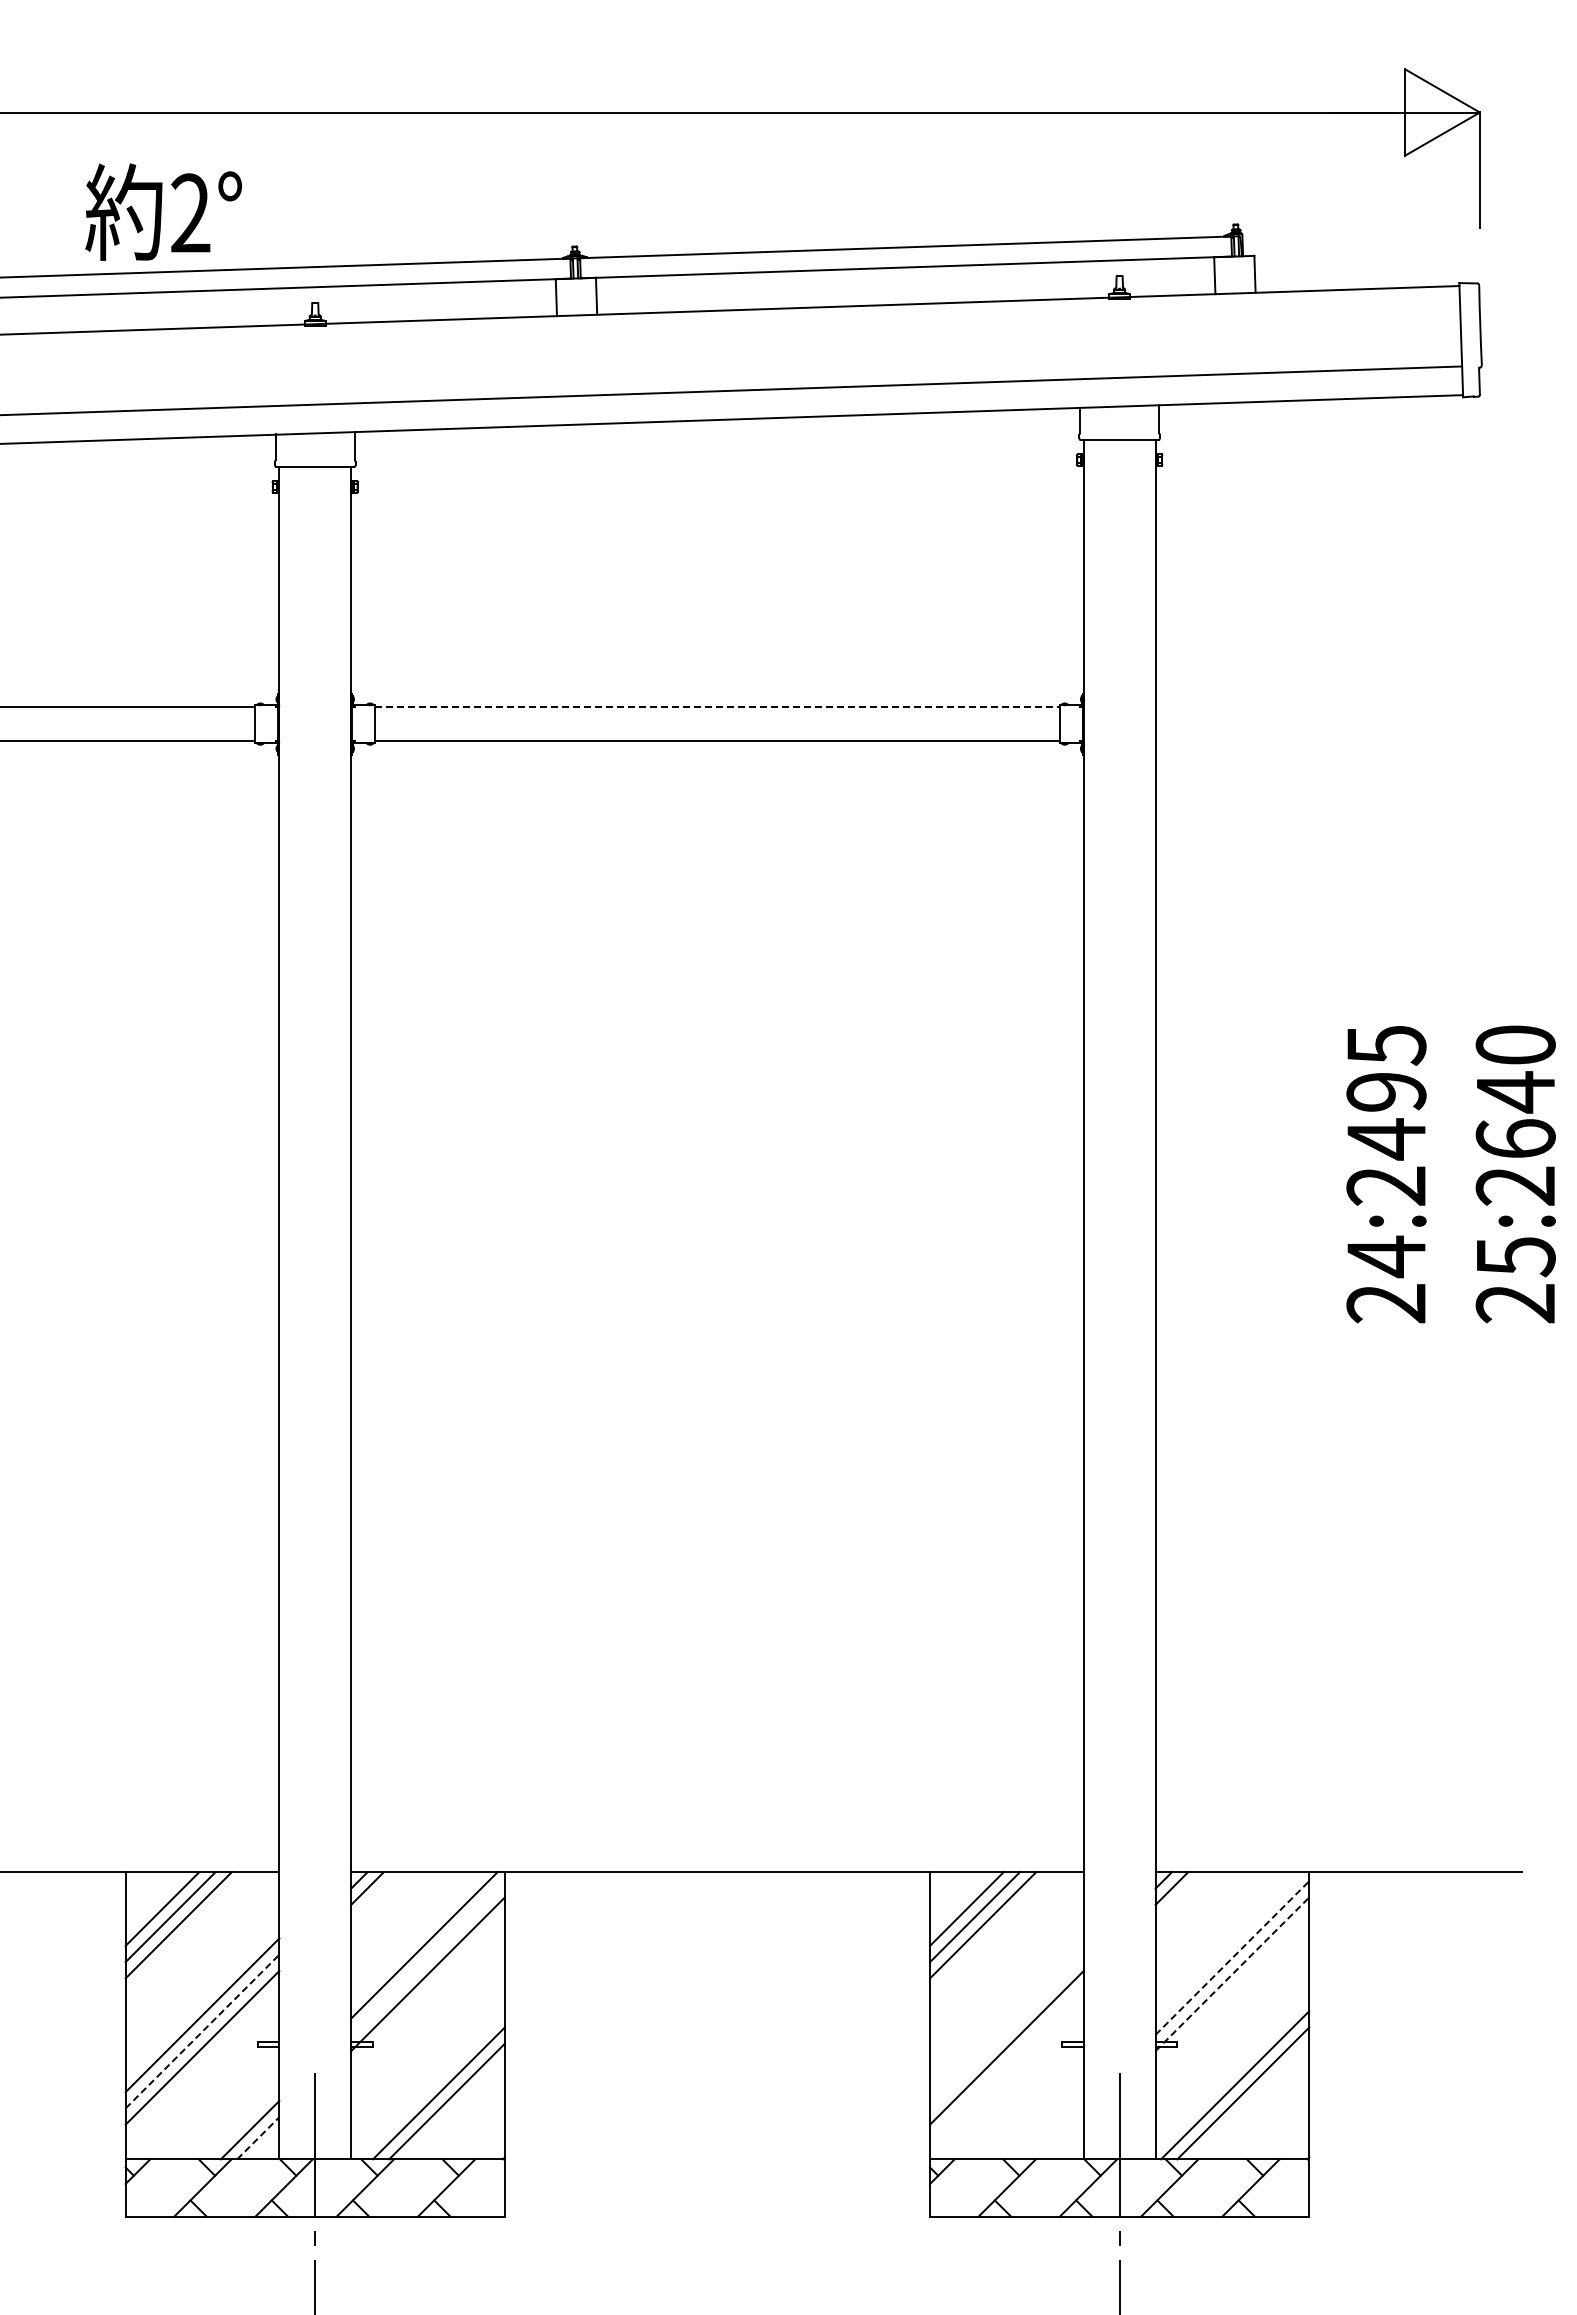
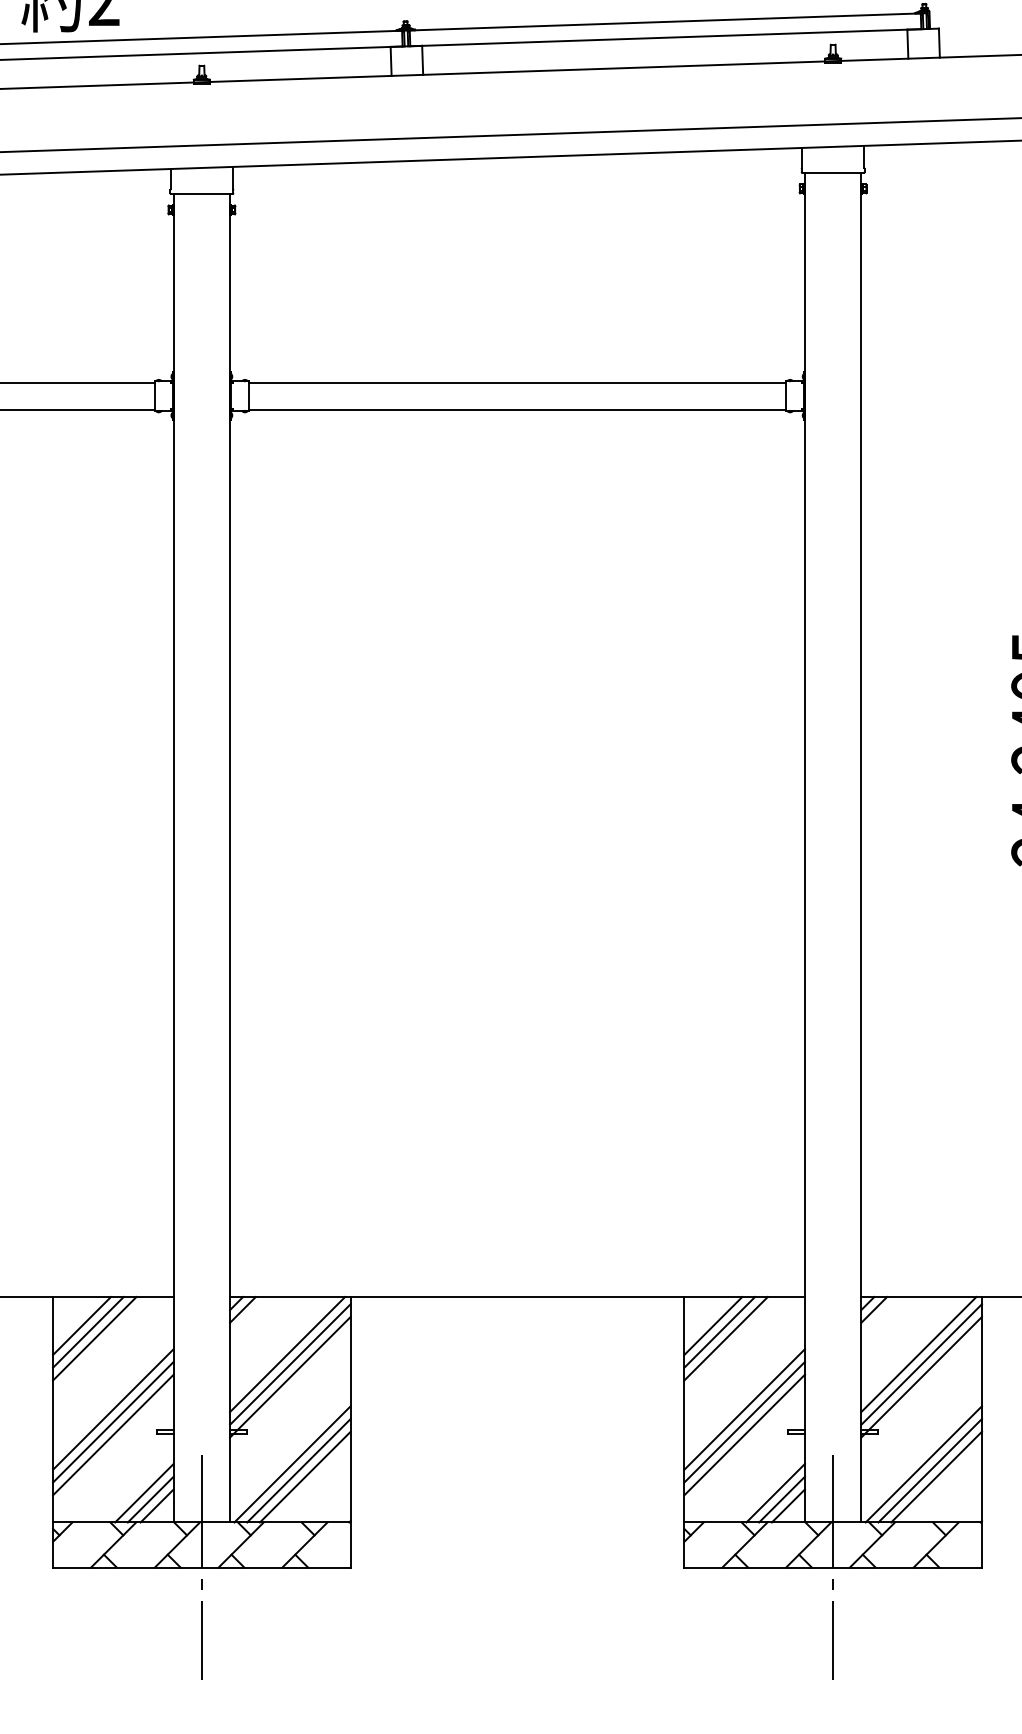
line: (717, 706) -> (517, 382), dashed -> solid
line: (1228, 1945) -> (918, 1354), added
line: (427, 1957) -> (289, 1364), added
line: (1232, 1958) -> (921, 1364), dashed -> solid
line: (1232, 1974) -> (921, 1377), dashed -> solid
line: (1006, 2015) -> (744, 1409), added
line: (202, 2031) -> (113, 1422), dashed -> solid
line: (1006, 2031) -> (744, 1422), added
line: (430, 2085) -> (292, 1464), added
line: (1251, 2101) -> (936, 1477), added
line: (241, 2121) -> (144, 1492), added
line: (1046, 2121) -> (775, 1492), added
line: (1054, 2129) -> (782, 1499), added
line: (258, 2138) -> (157, 1506), dashed -> solid
line: (1062, 2138) -> (788, 1506), added

